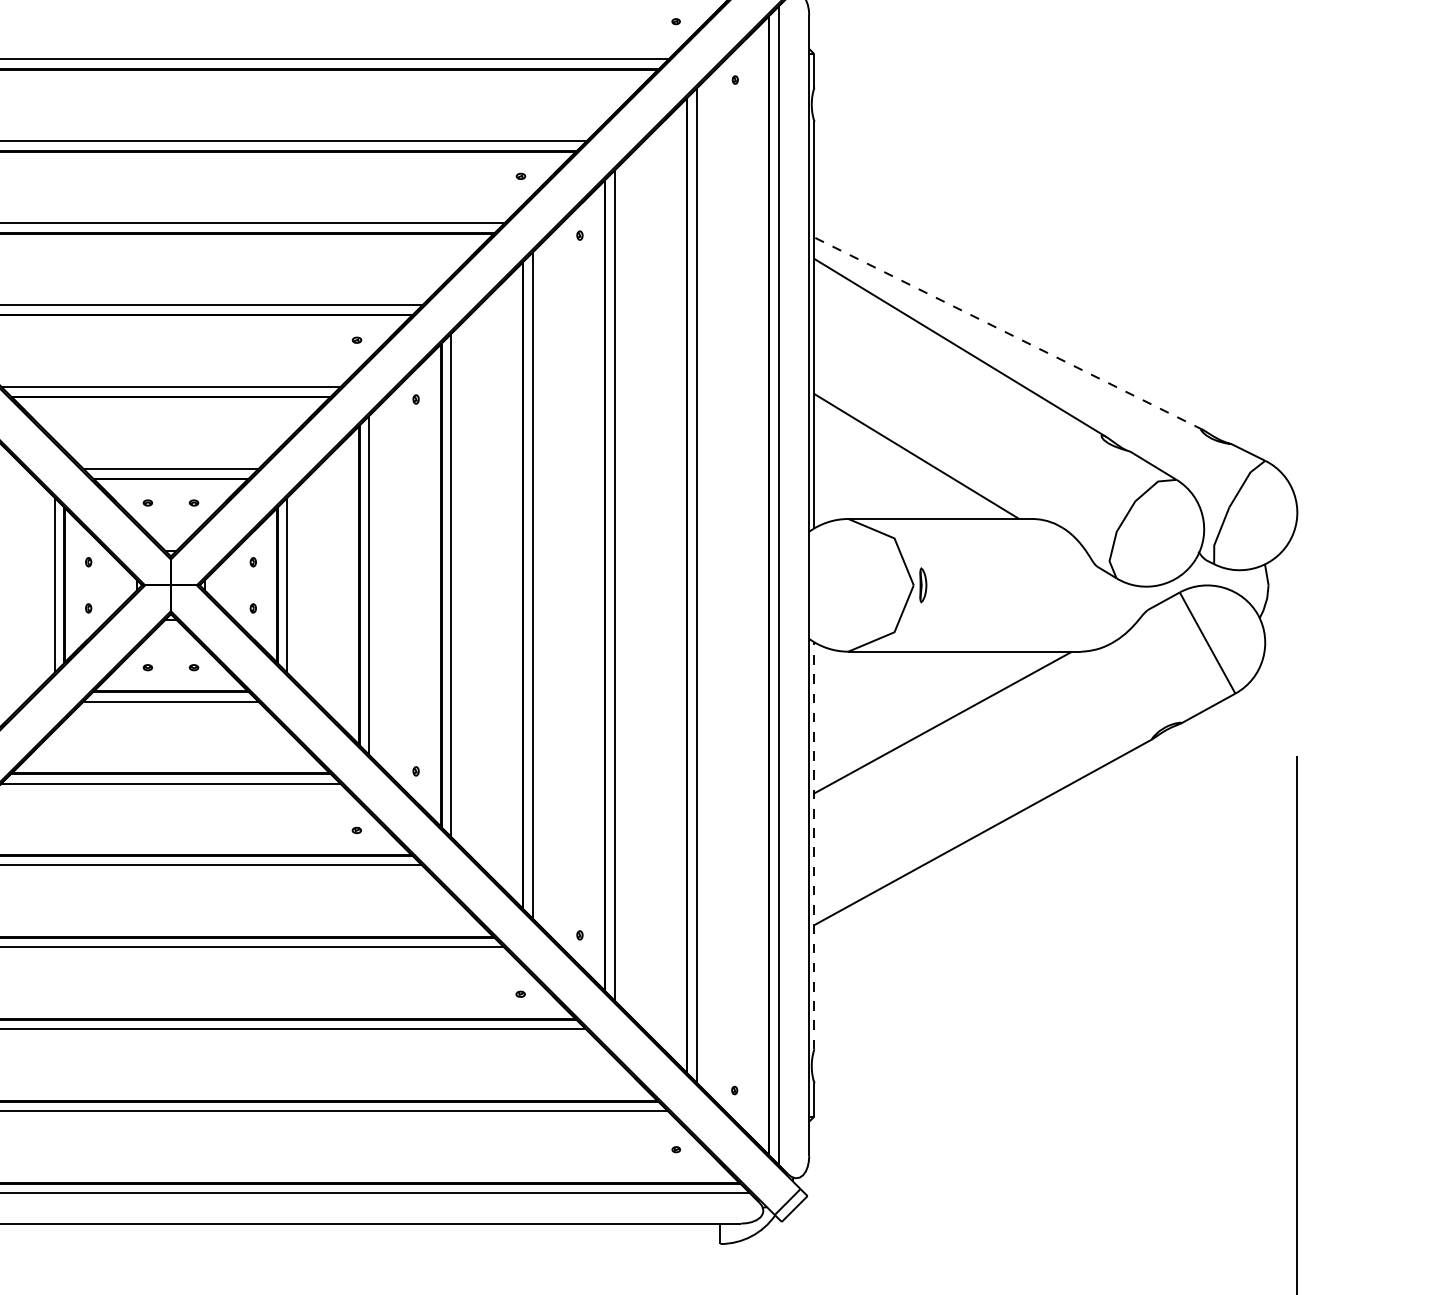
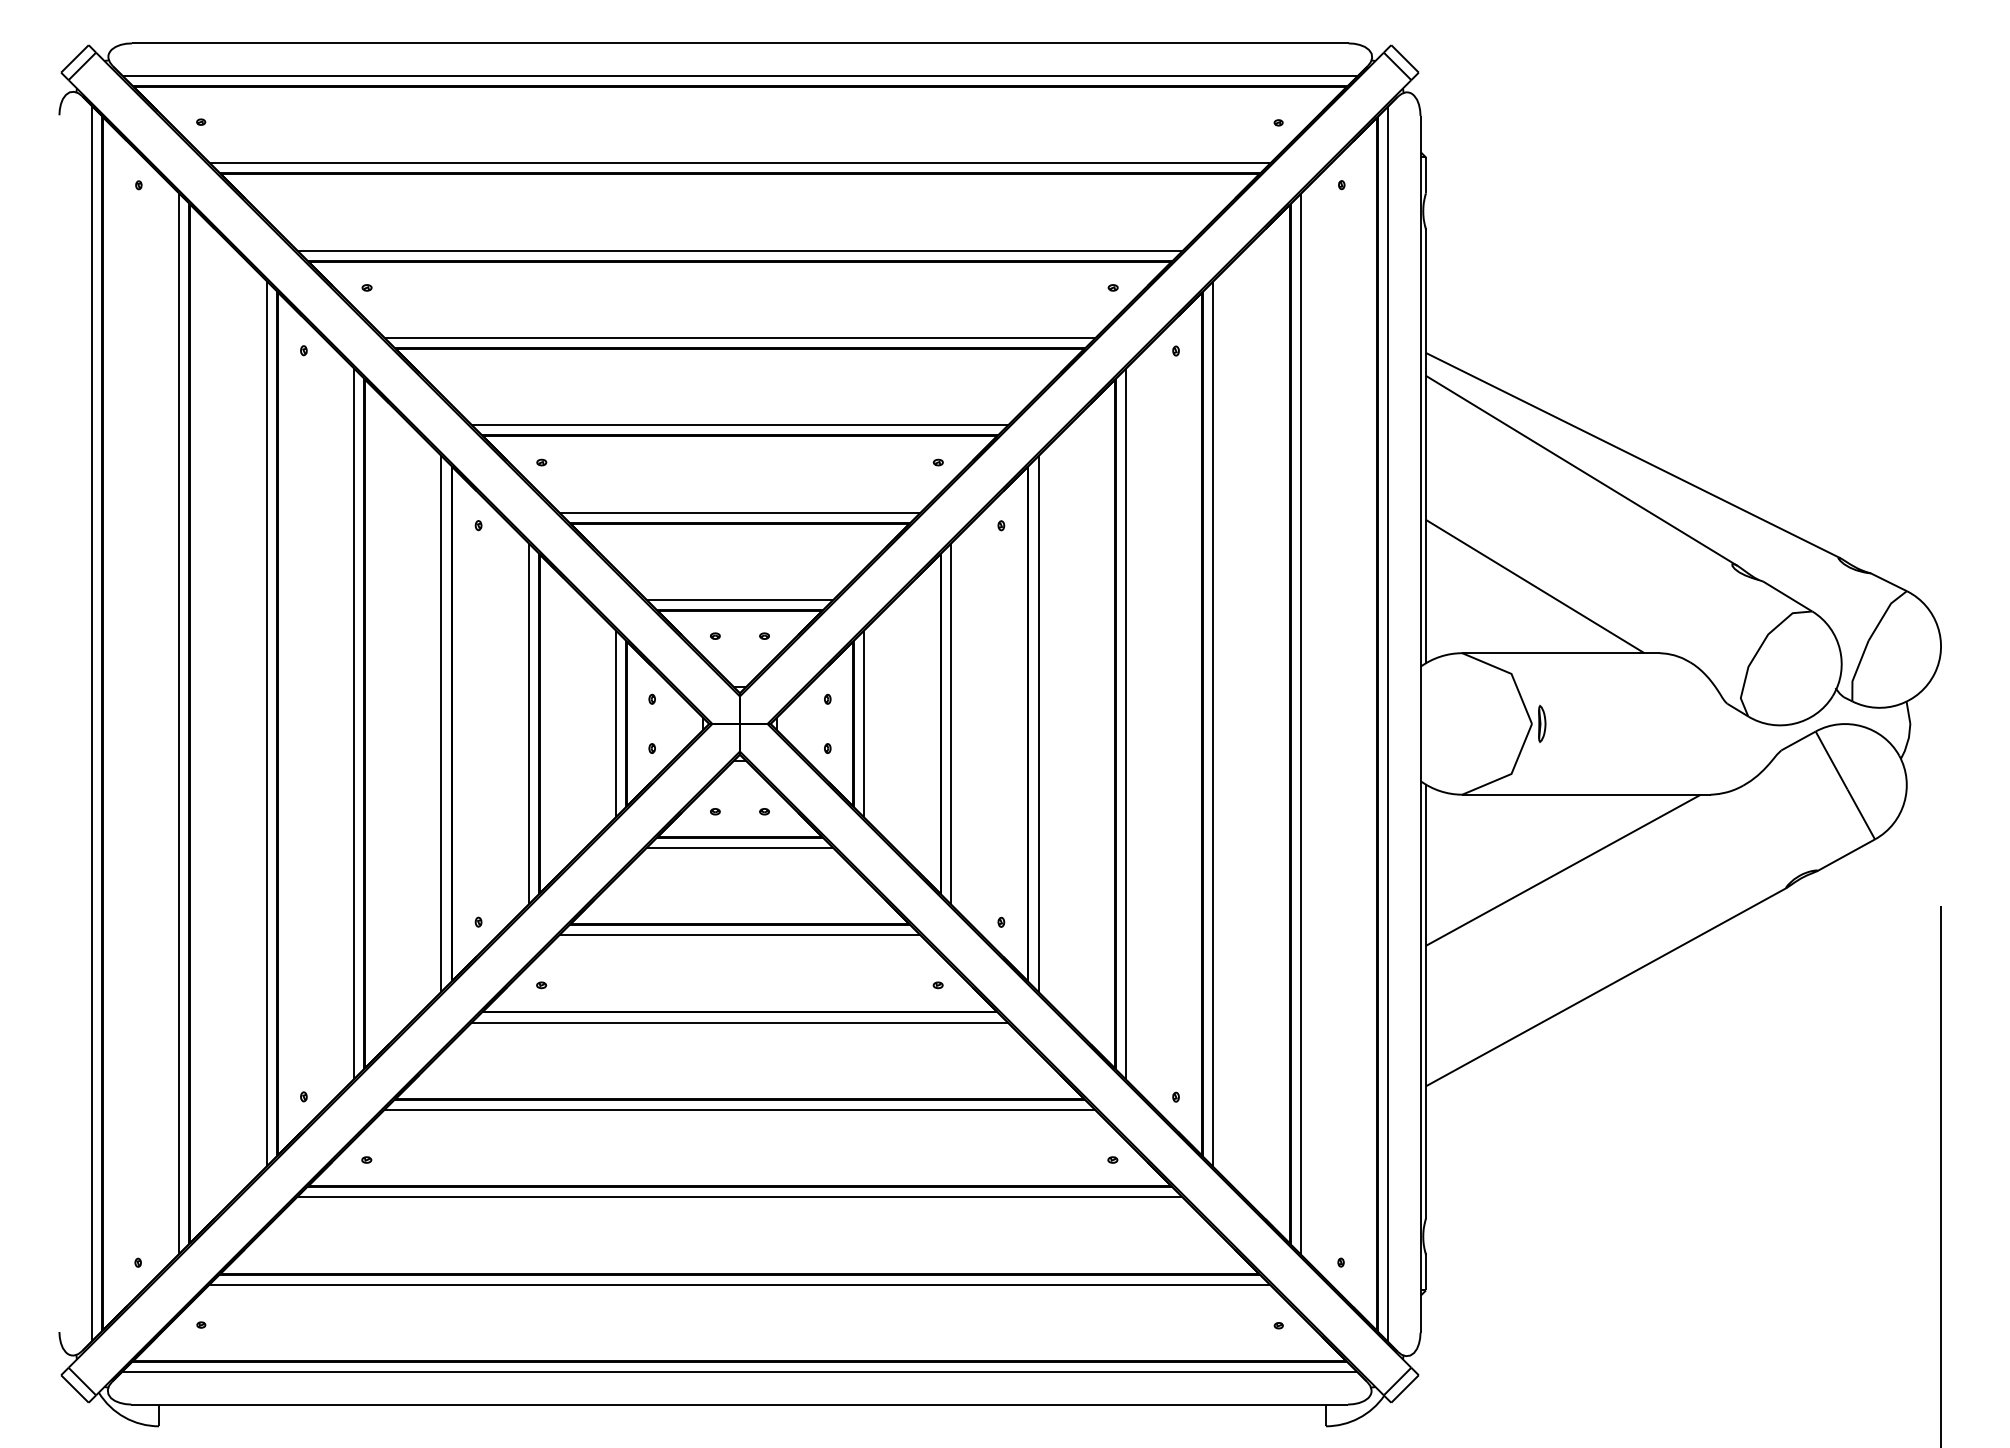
line: (1007, 333) -> (1632, 455), dashed -> solid
line: (813, 845) -> (1425, 1001), dashed -> solid

